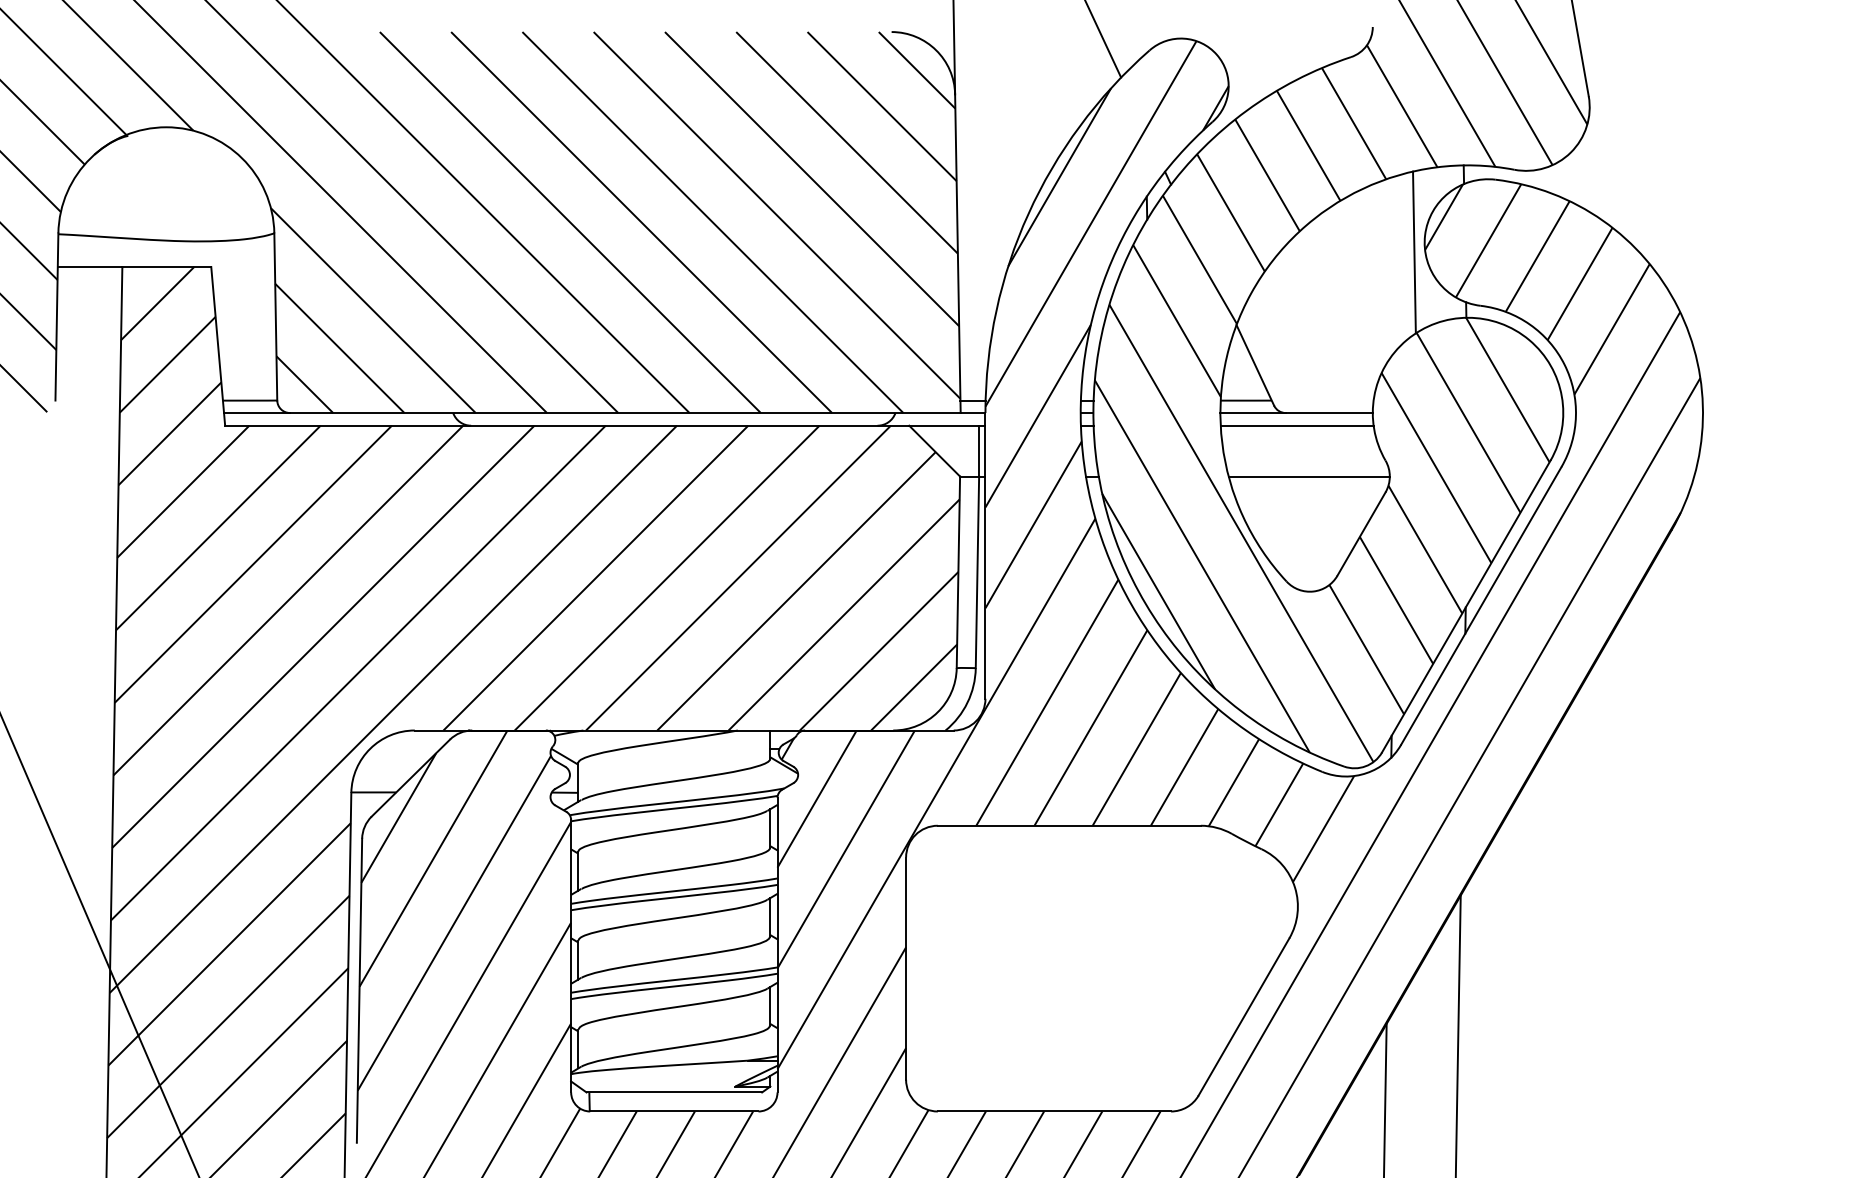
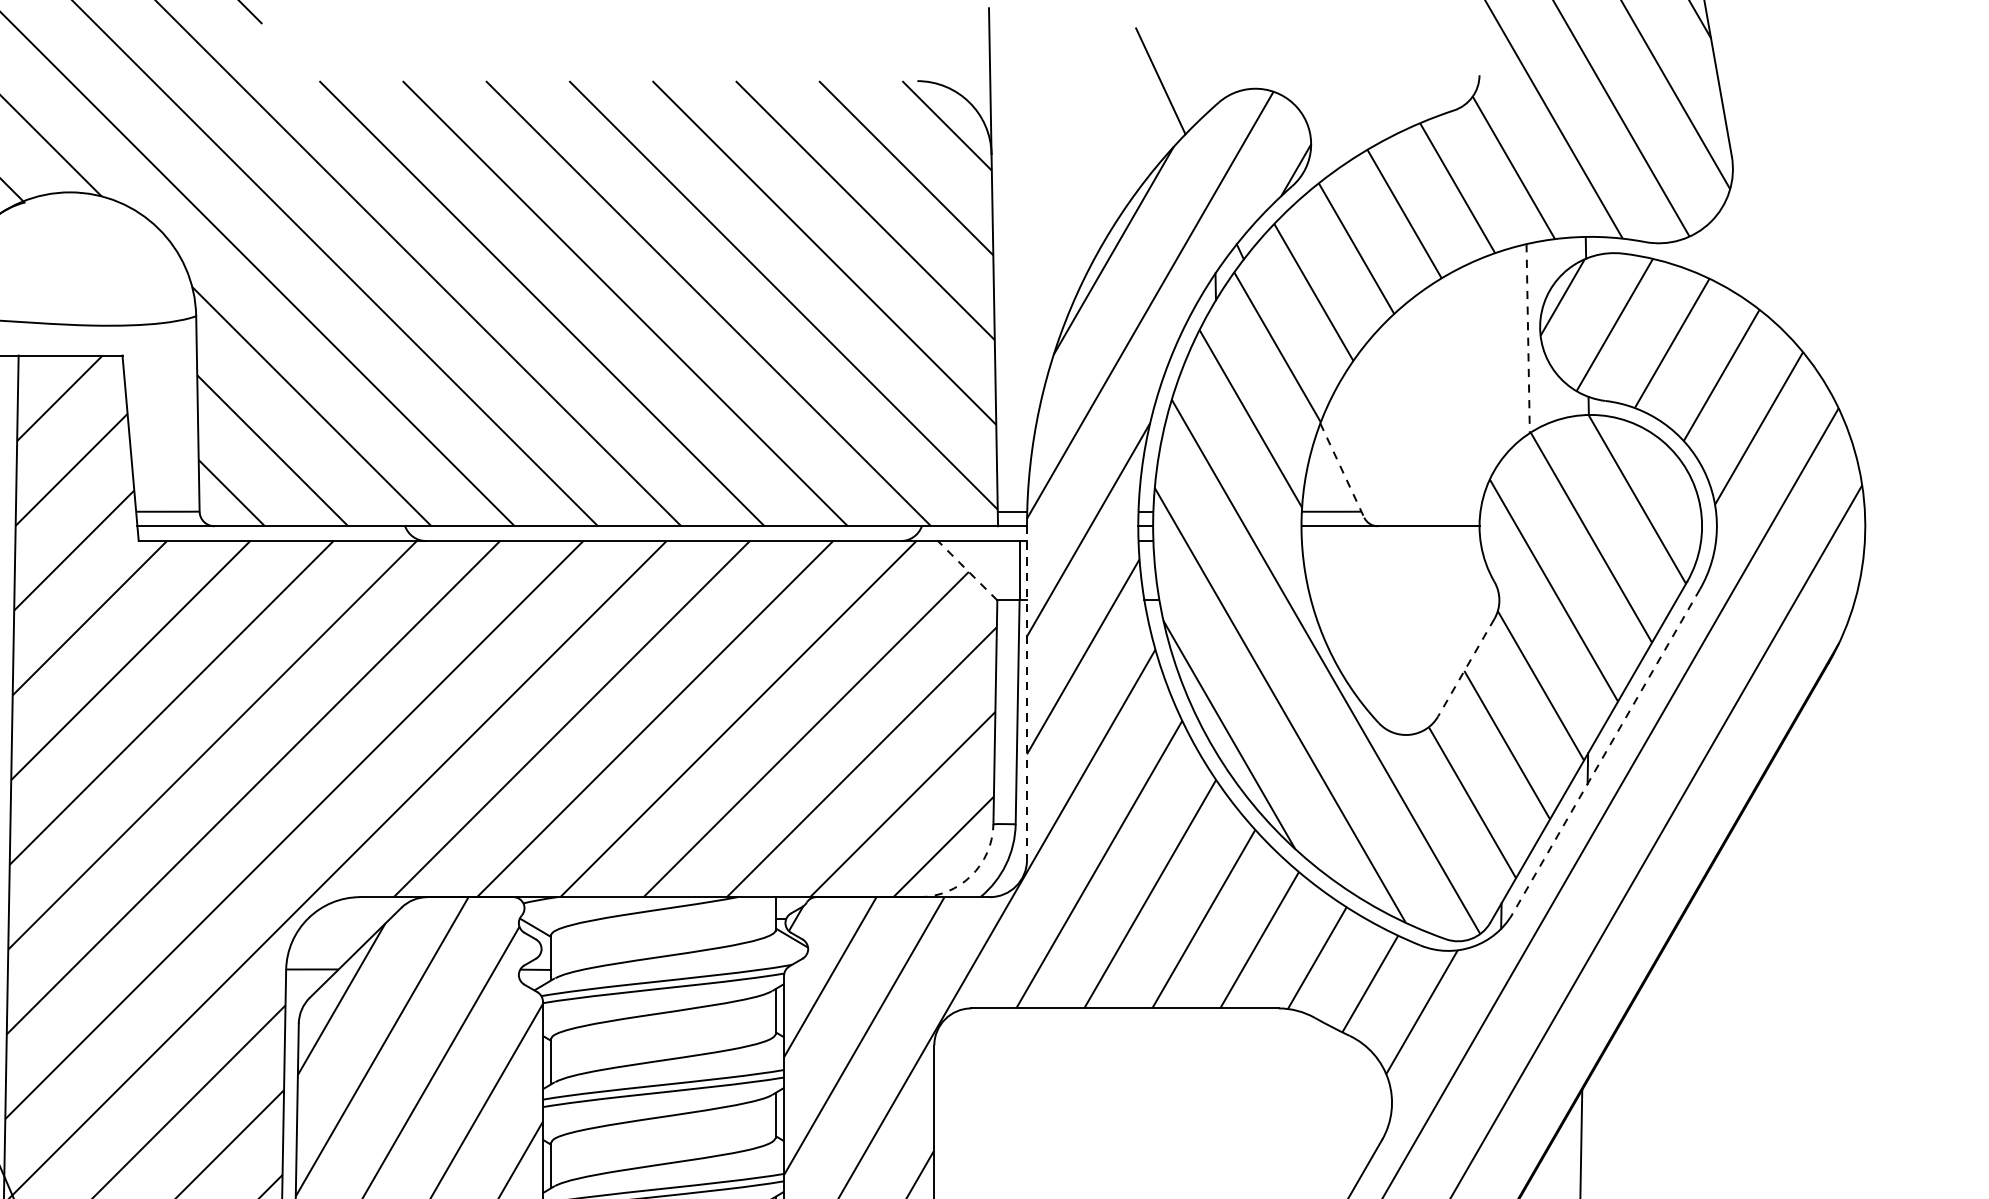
line: (1414, 252) -> (1528, 338), solid -> dashed
line: (1255, 365) -> (1342, 470), solid -> dashed
line: (1296, 425) -> (1390, 540), removed
line: (934, 451) -> (967, 571), solid -> dashed
line: (1308, 476) -> (1404, 600), removed
line: (1361, 534) -> (1466, 668), solid -> dashed
line: (985, 555) -> (1027, 692), solid -> dashed
line: (1481, 606) -> (1606, 752), solid -> dashed
arc: (937, 712) -> (970, 876), solid -> dashed

